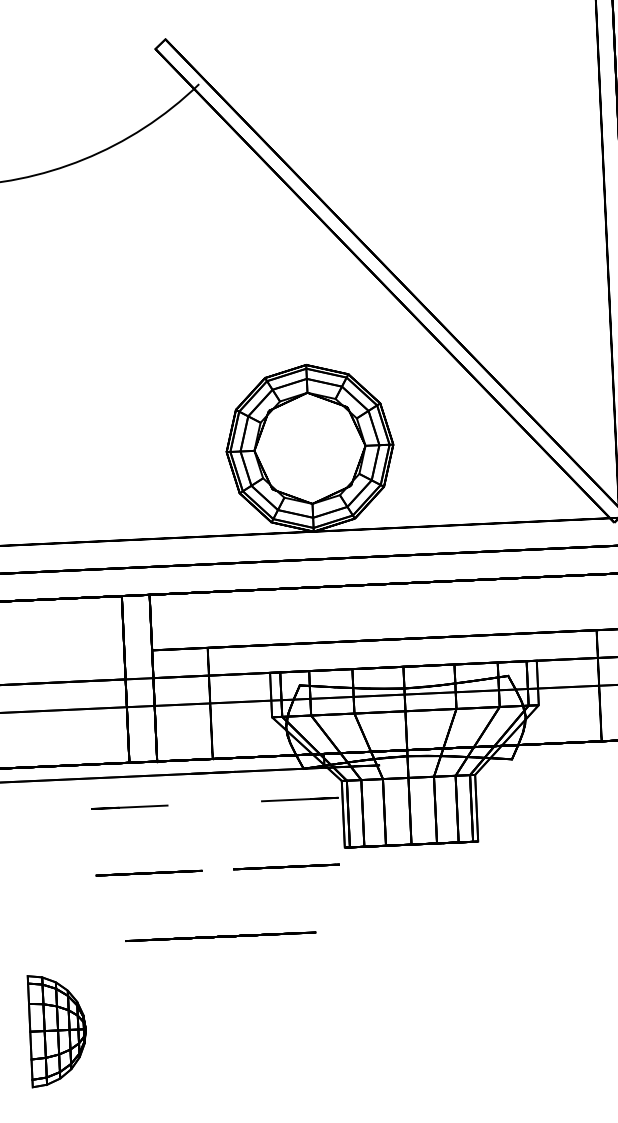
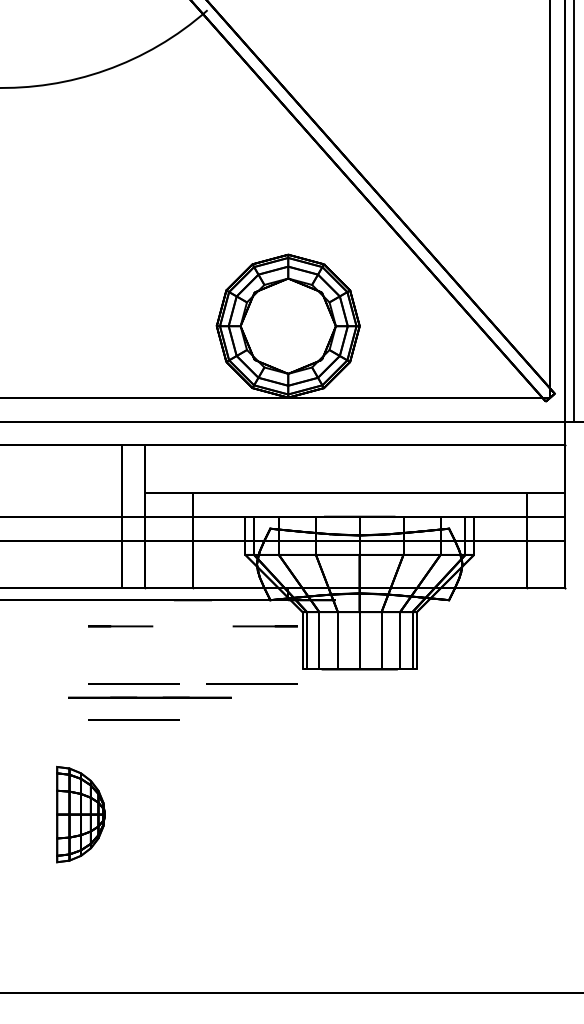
line: (150, 915) -> (133, 719), added
line: (220, 936) -> (149, 697), moved
part: (57, 1030) -> (80, 814), moved

